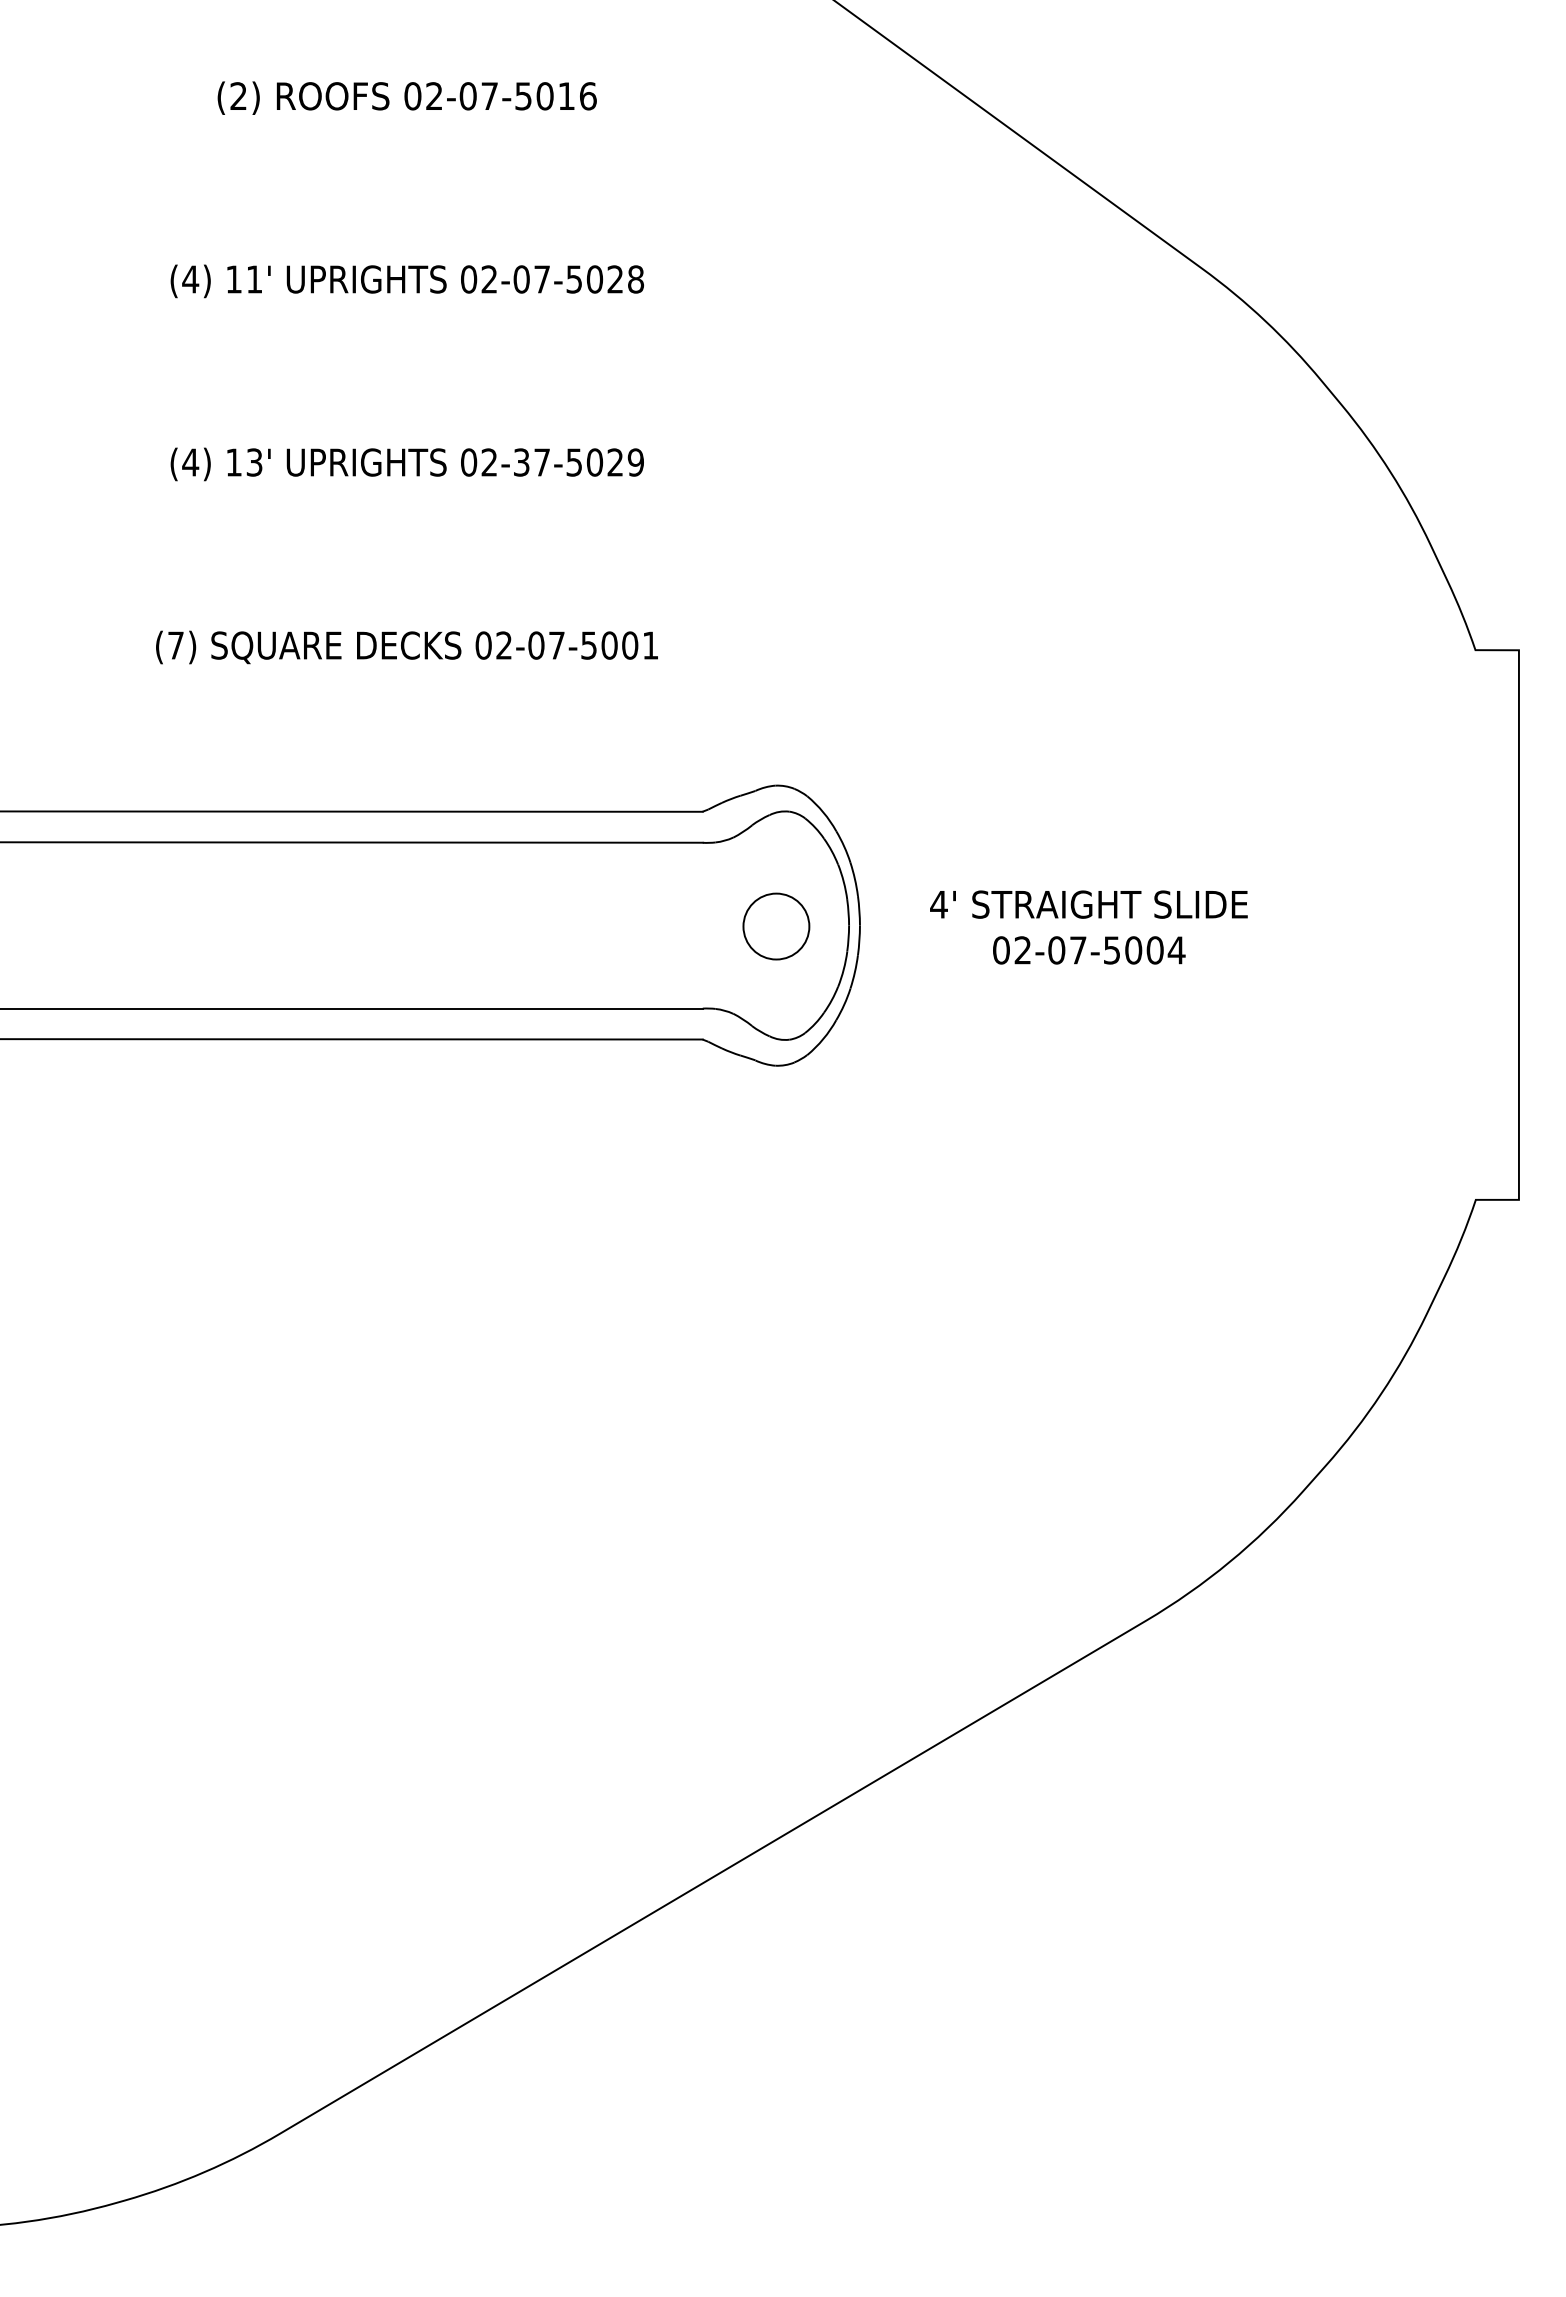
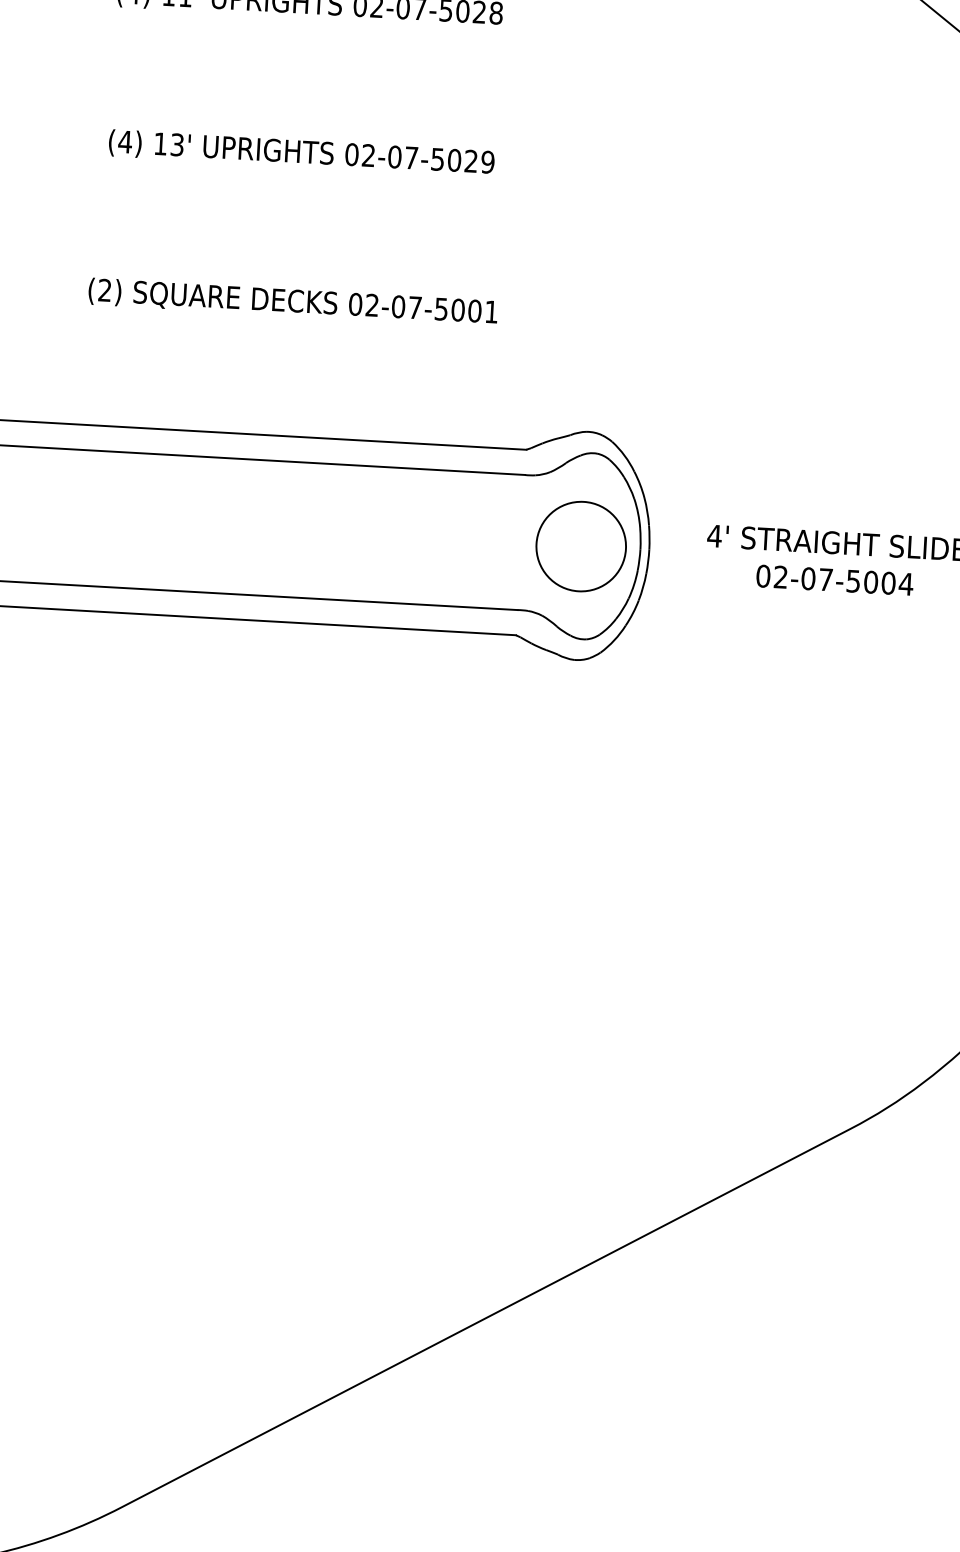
text: (521, 462) -> (394, 157), 02-37-5029 -> 02-07-5029
text: (175, 645) -> (104, 290), (7) -> (2)
circle: (776, 926) -> (581, 546), size x1.67

